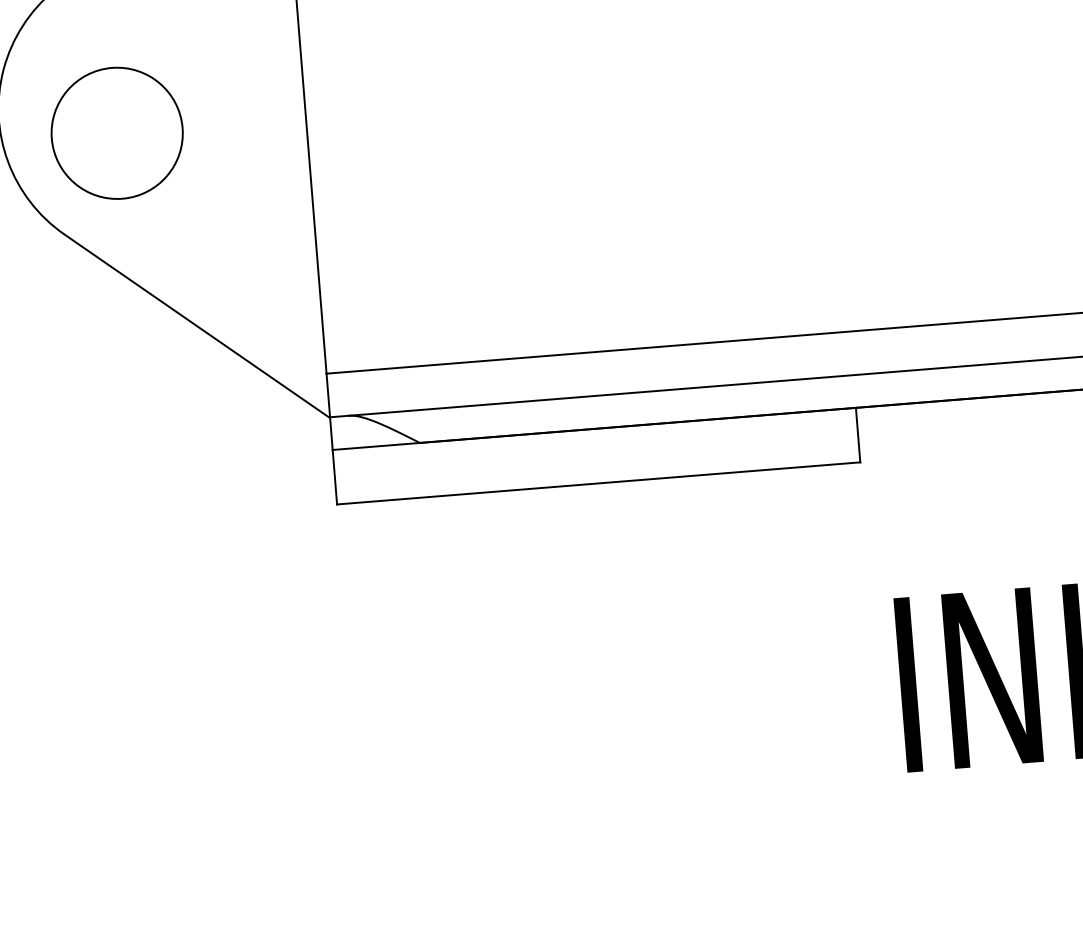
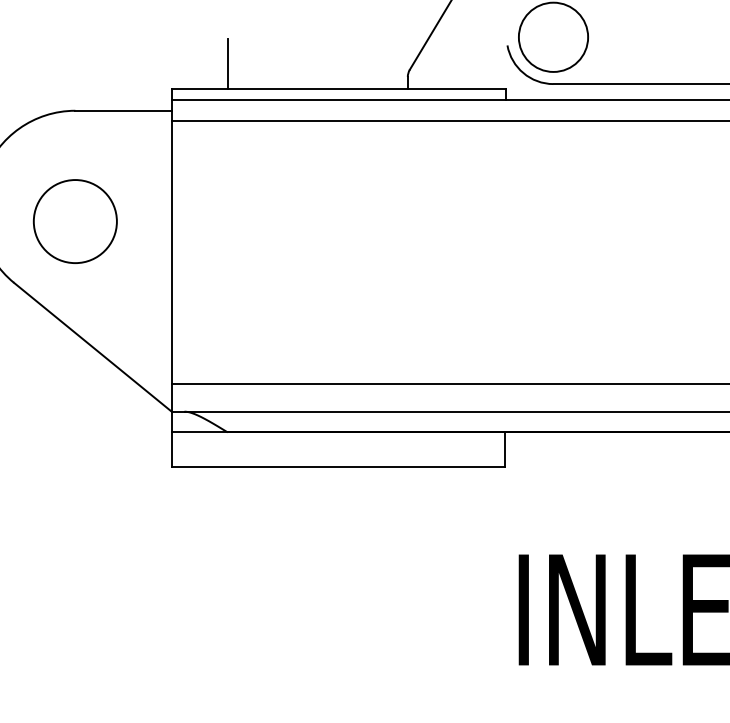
circle: (115, 133) -> (74, 221), moved

